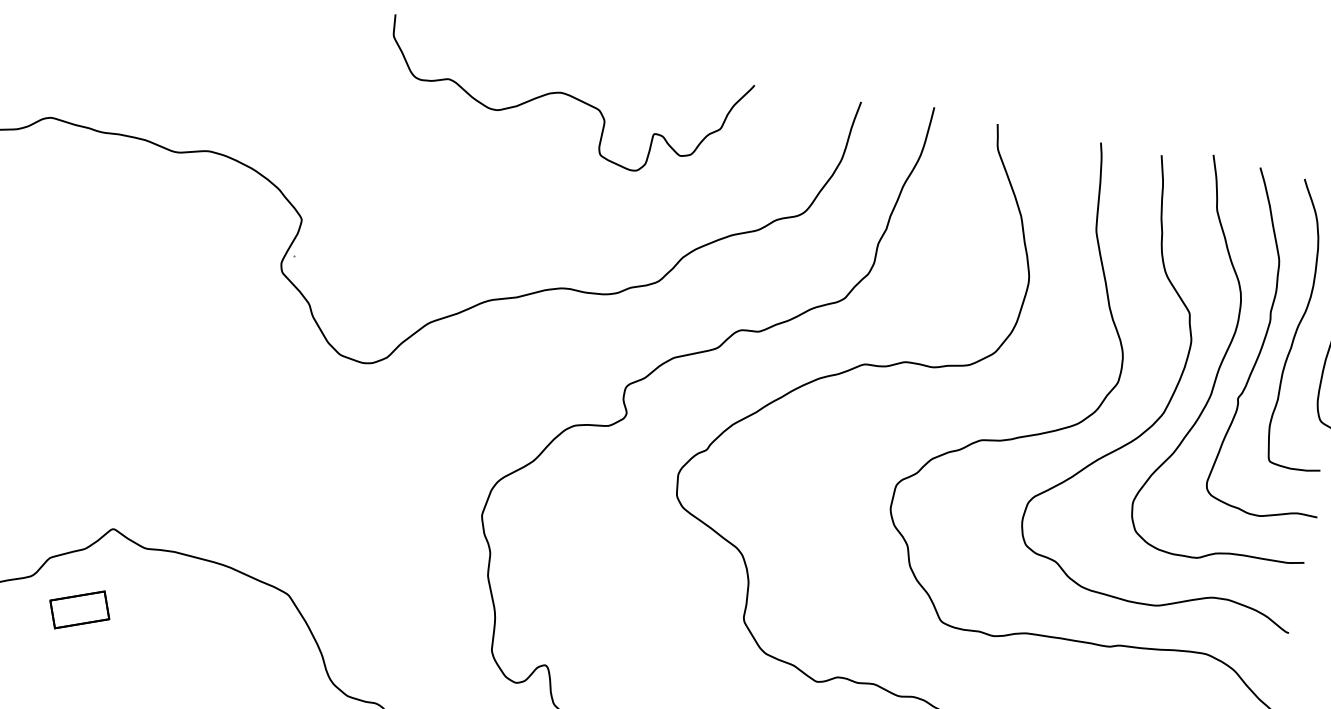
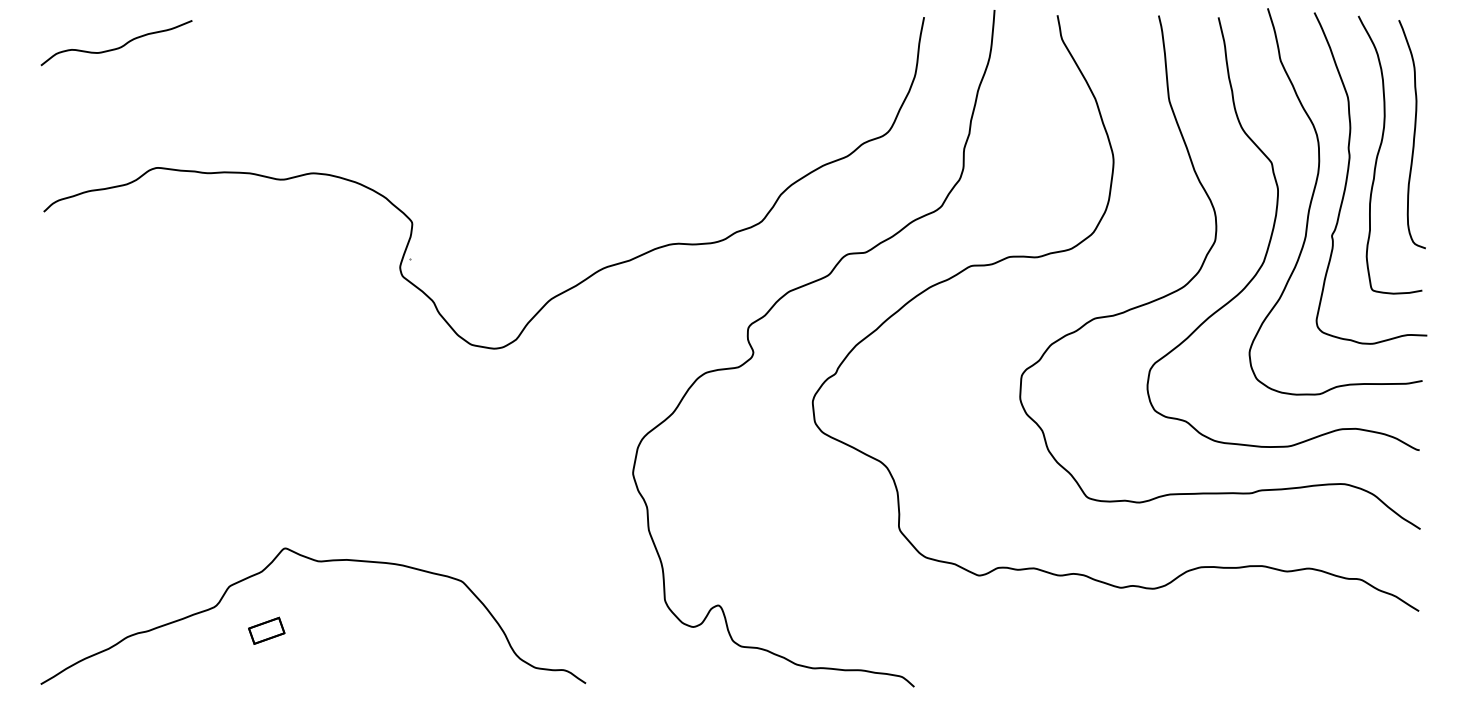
curve: (567, 95) -> (643, 60), removed
part: (79, 609) -> (266, 630), size x0.6

